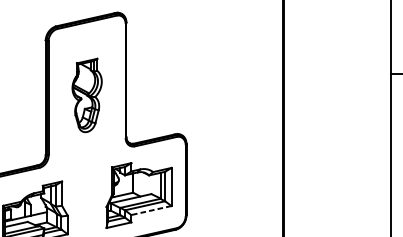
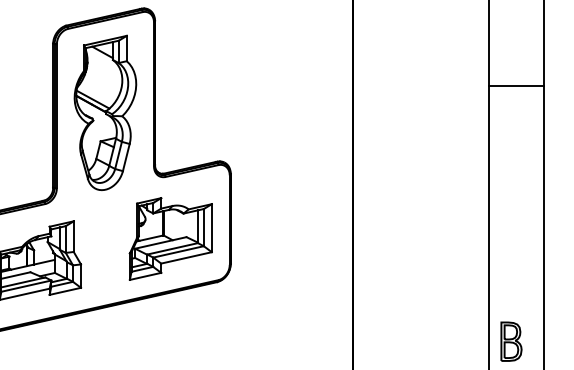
part: (87, 95) -> (105, 112), size x1.67
line: (151, 210) -> (186, 257), dashed -> solid

